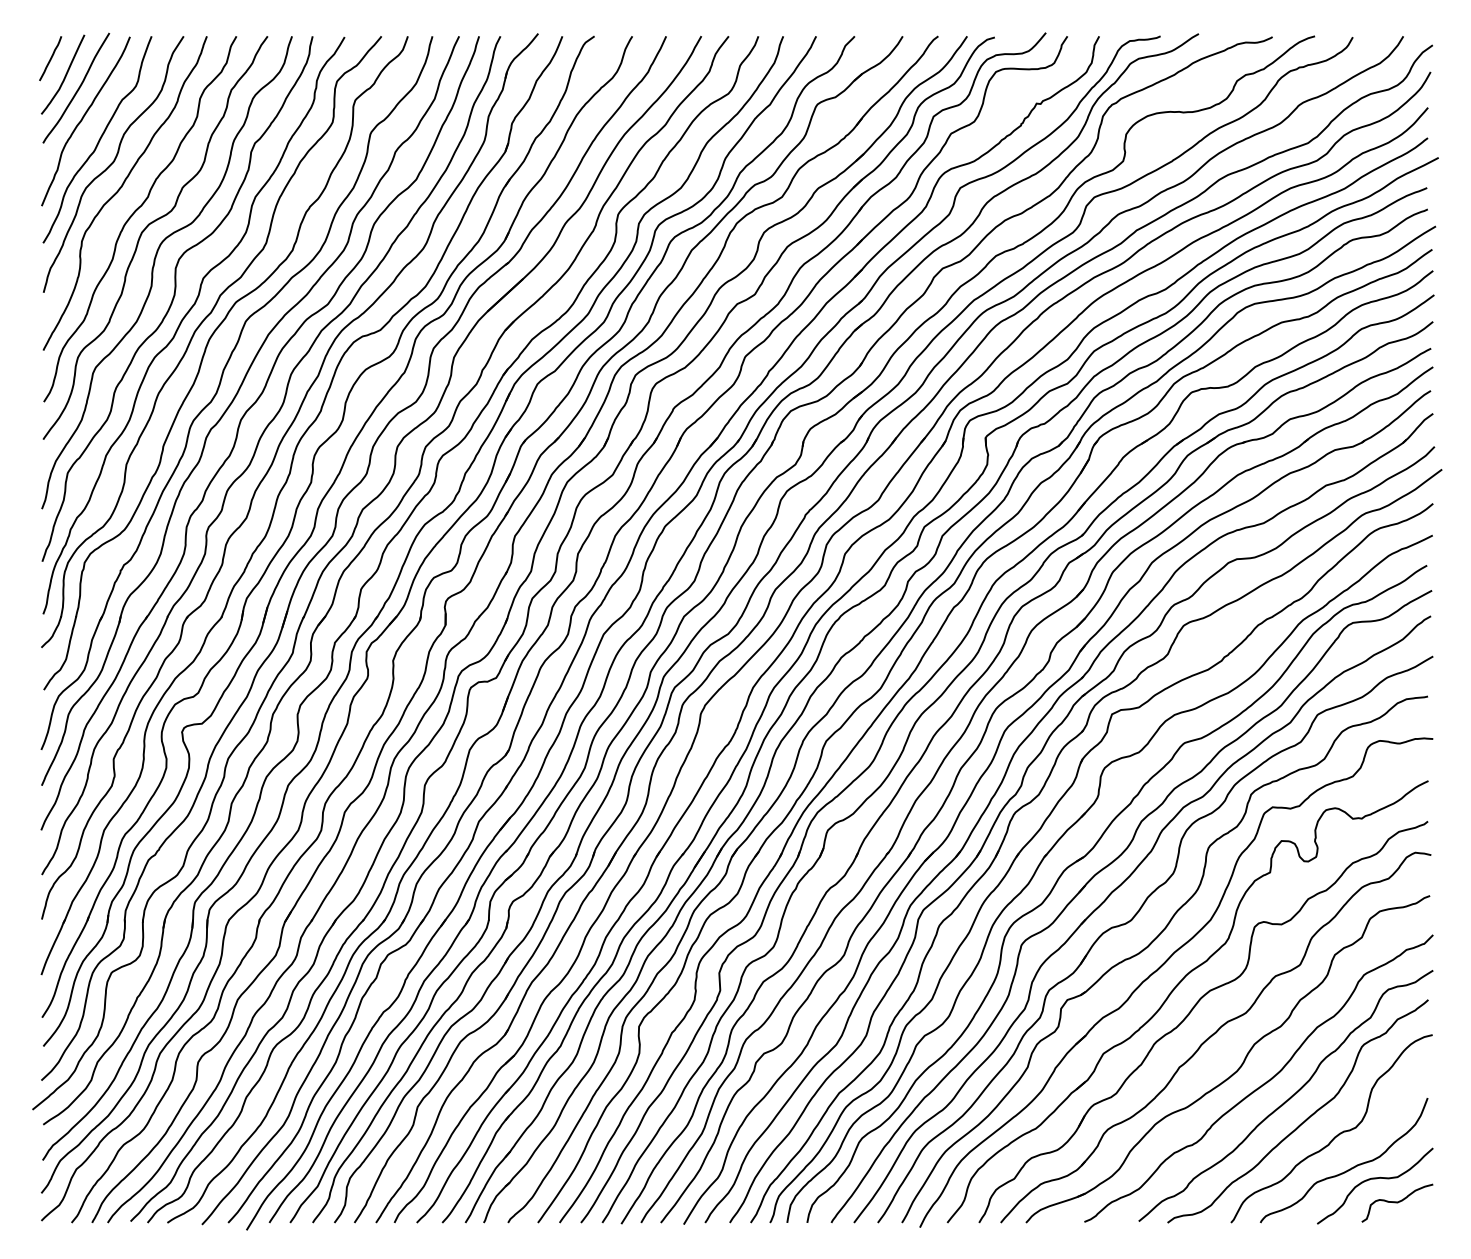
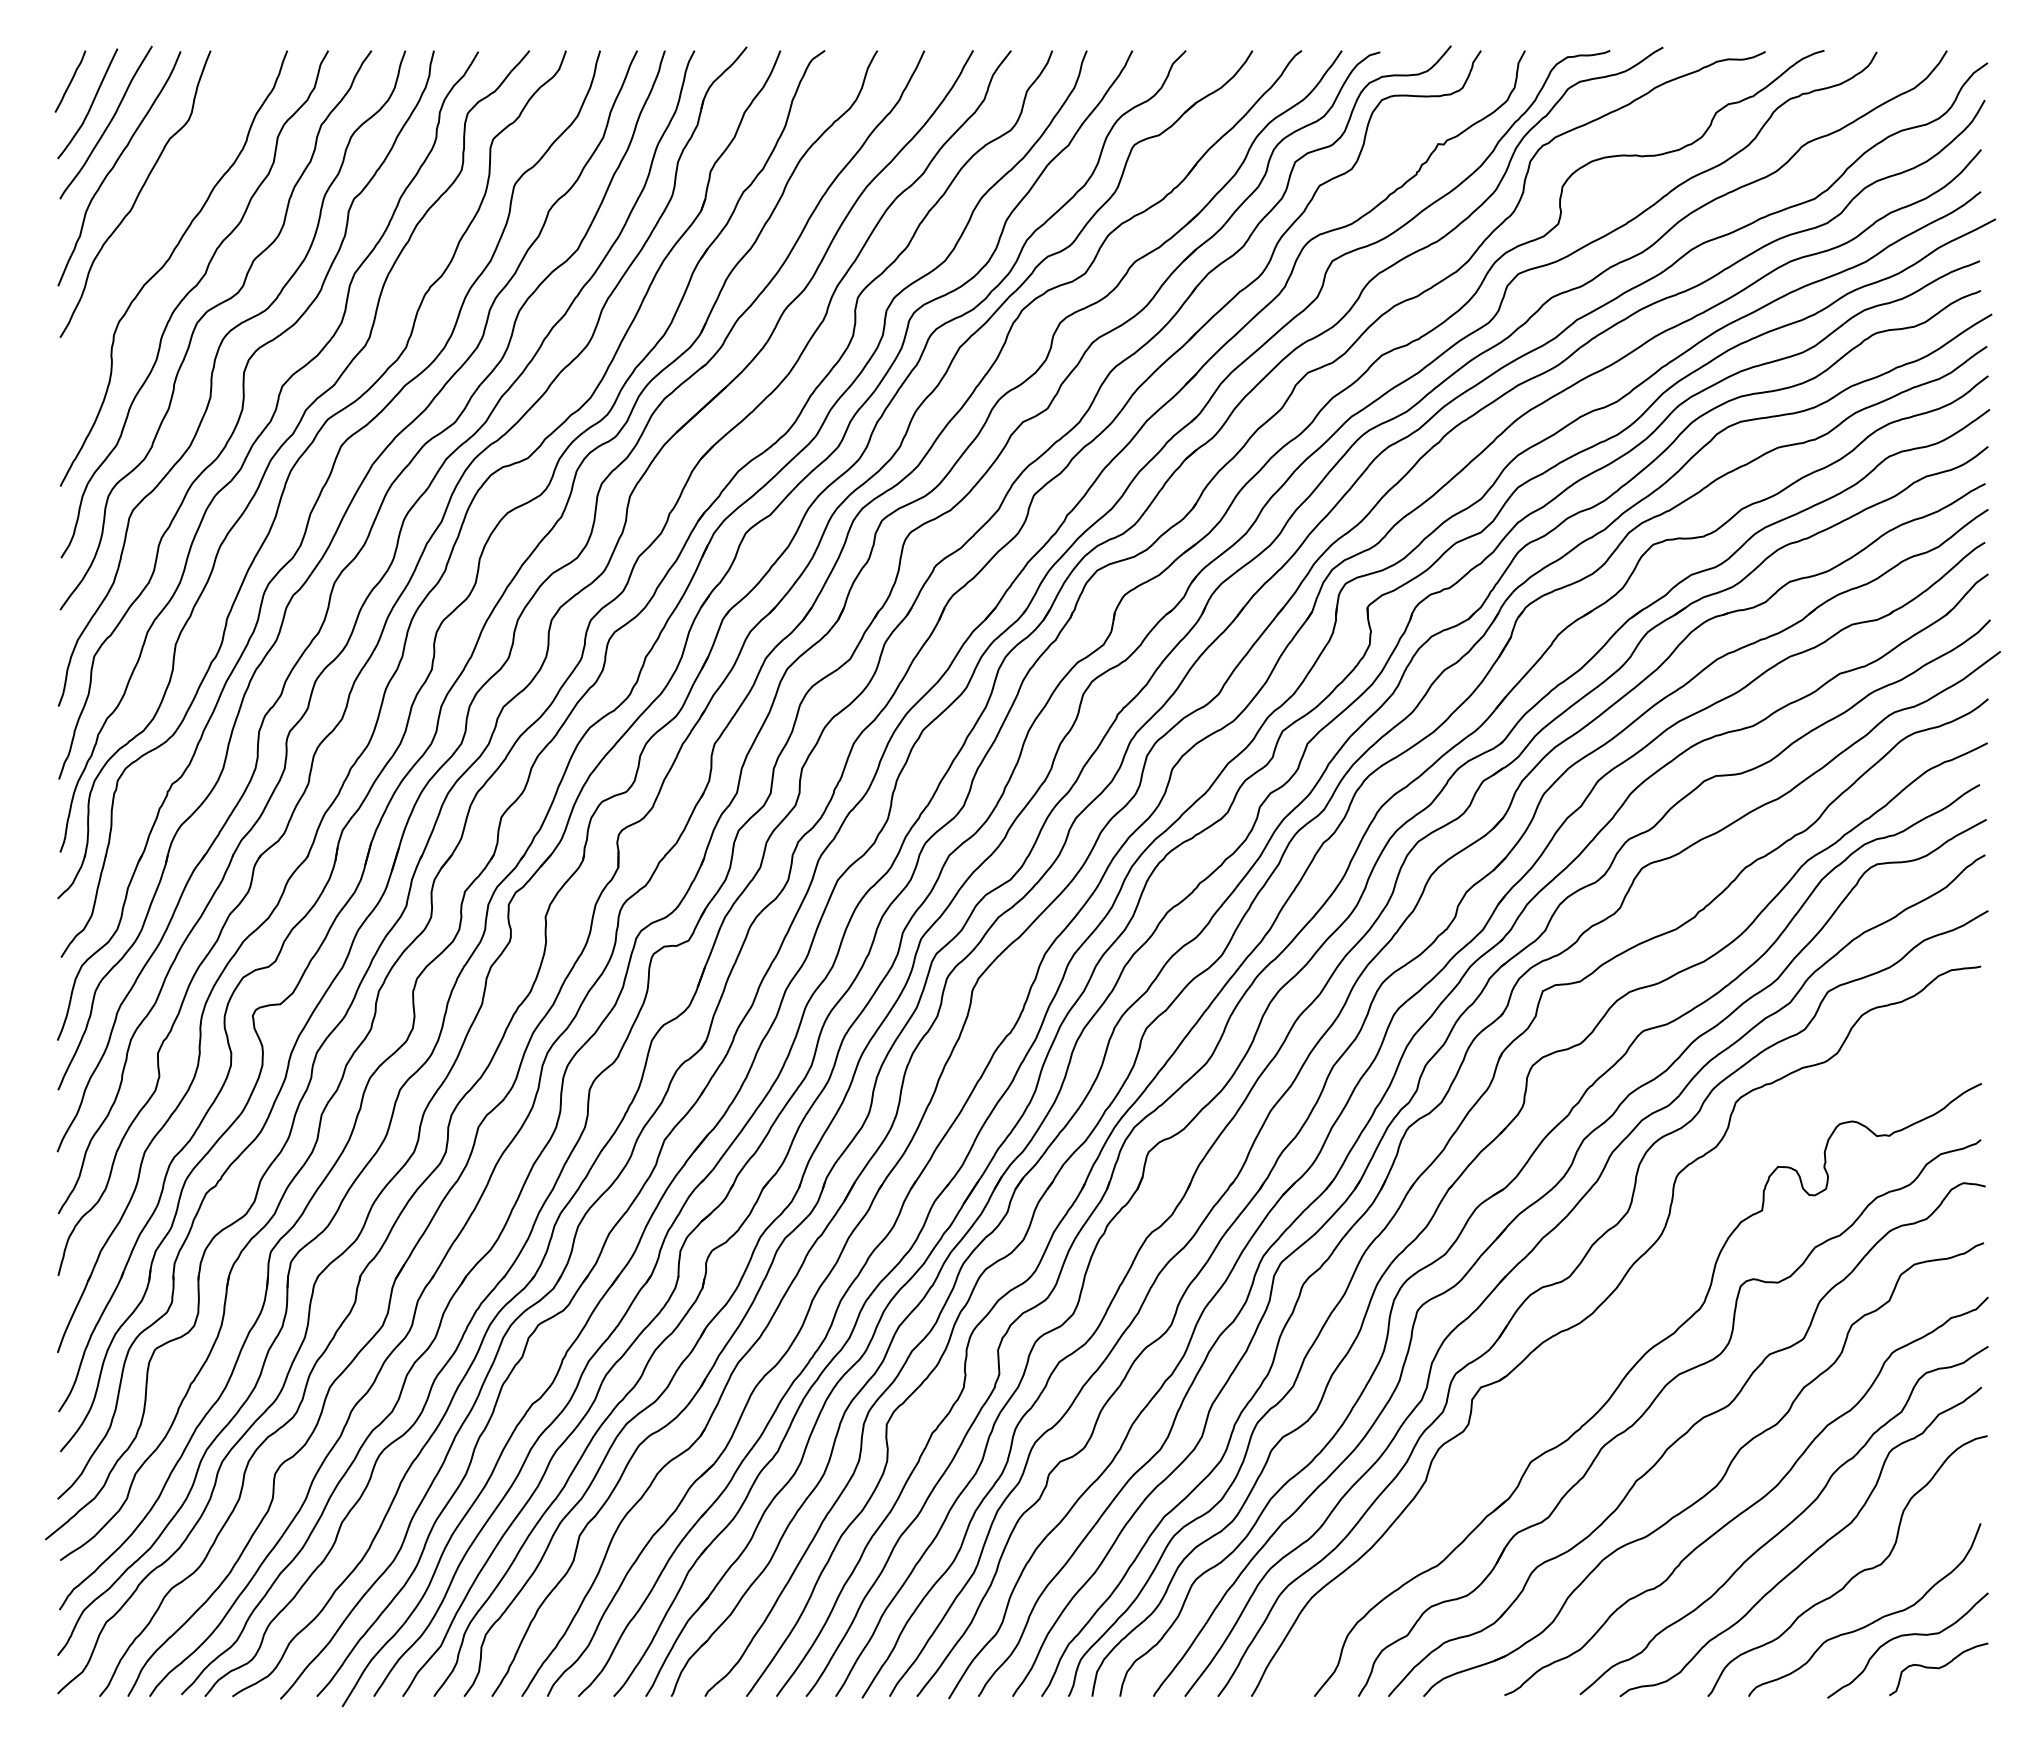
curve: (112, 163) -> (156, 227), removed
part: (1160, 967) -> (1610, 1342), removed

